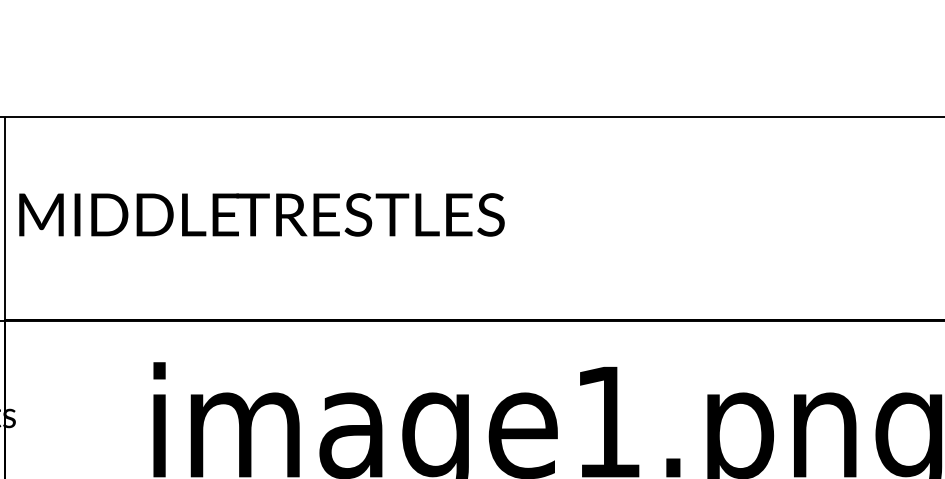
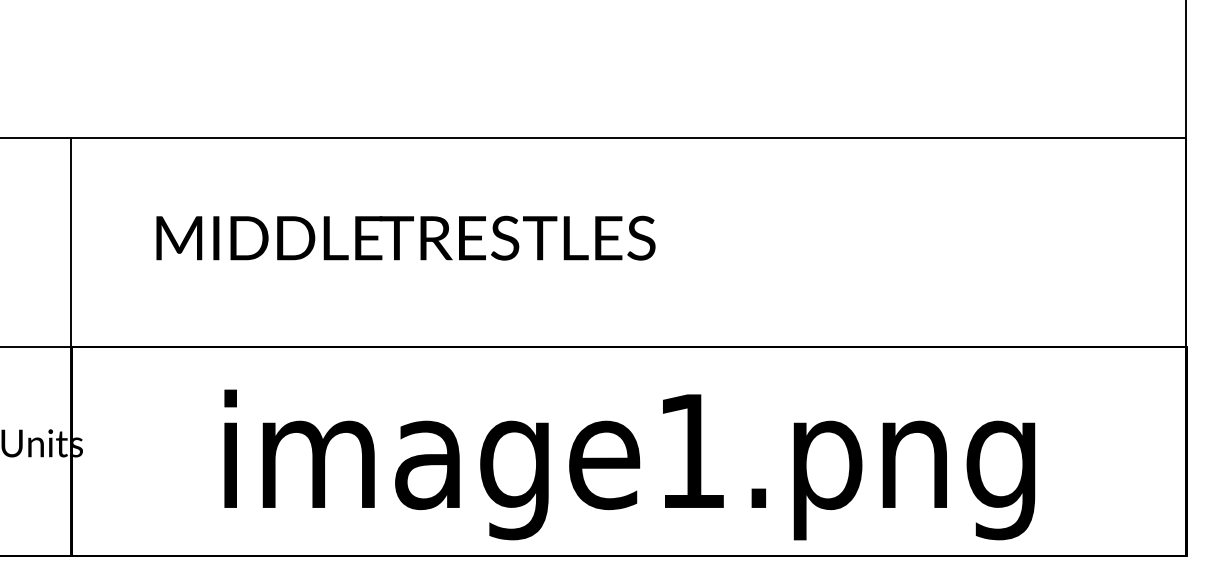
text: (261, 214) -> (405, 237), moved

